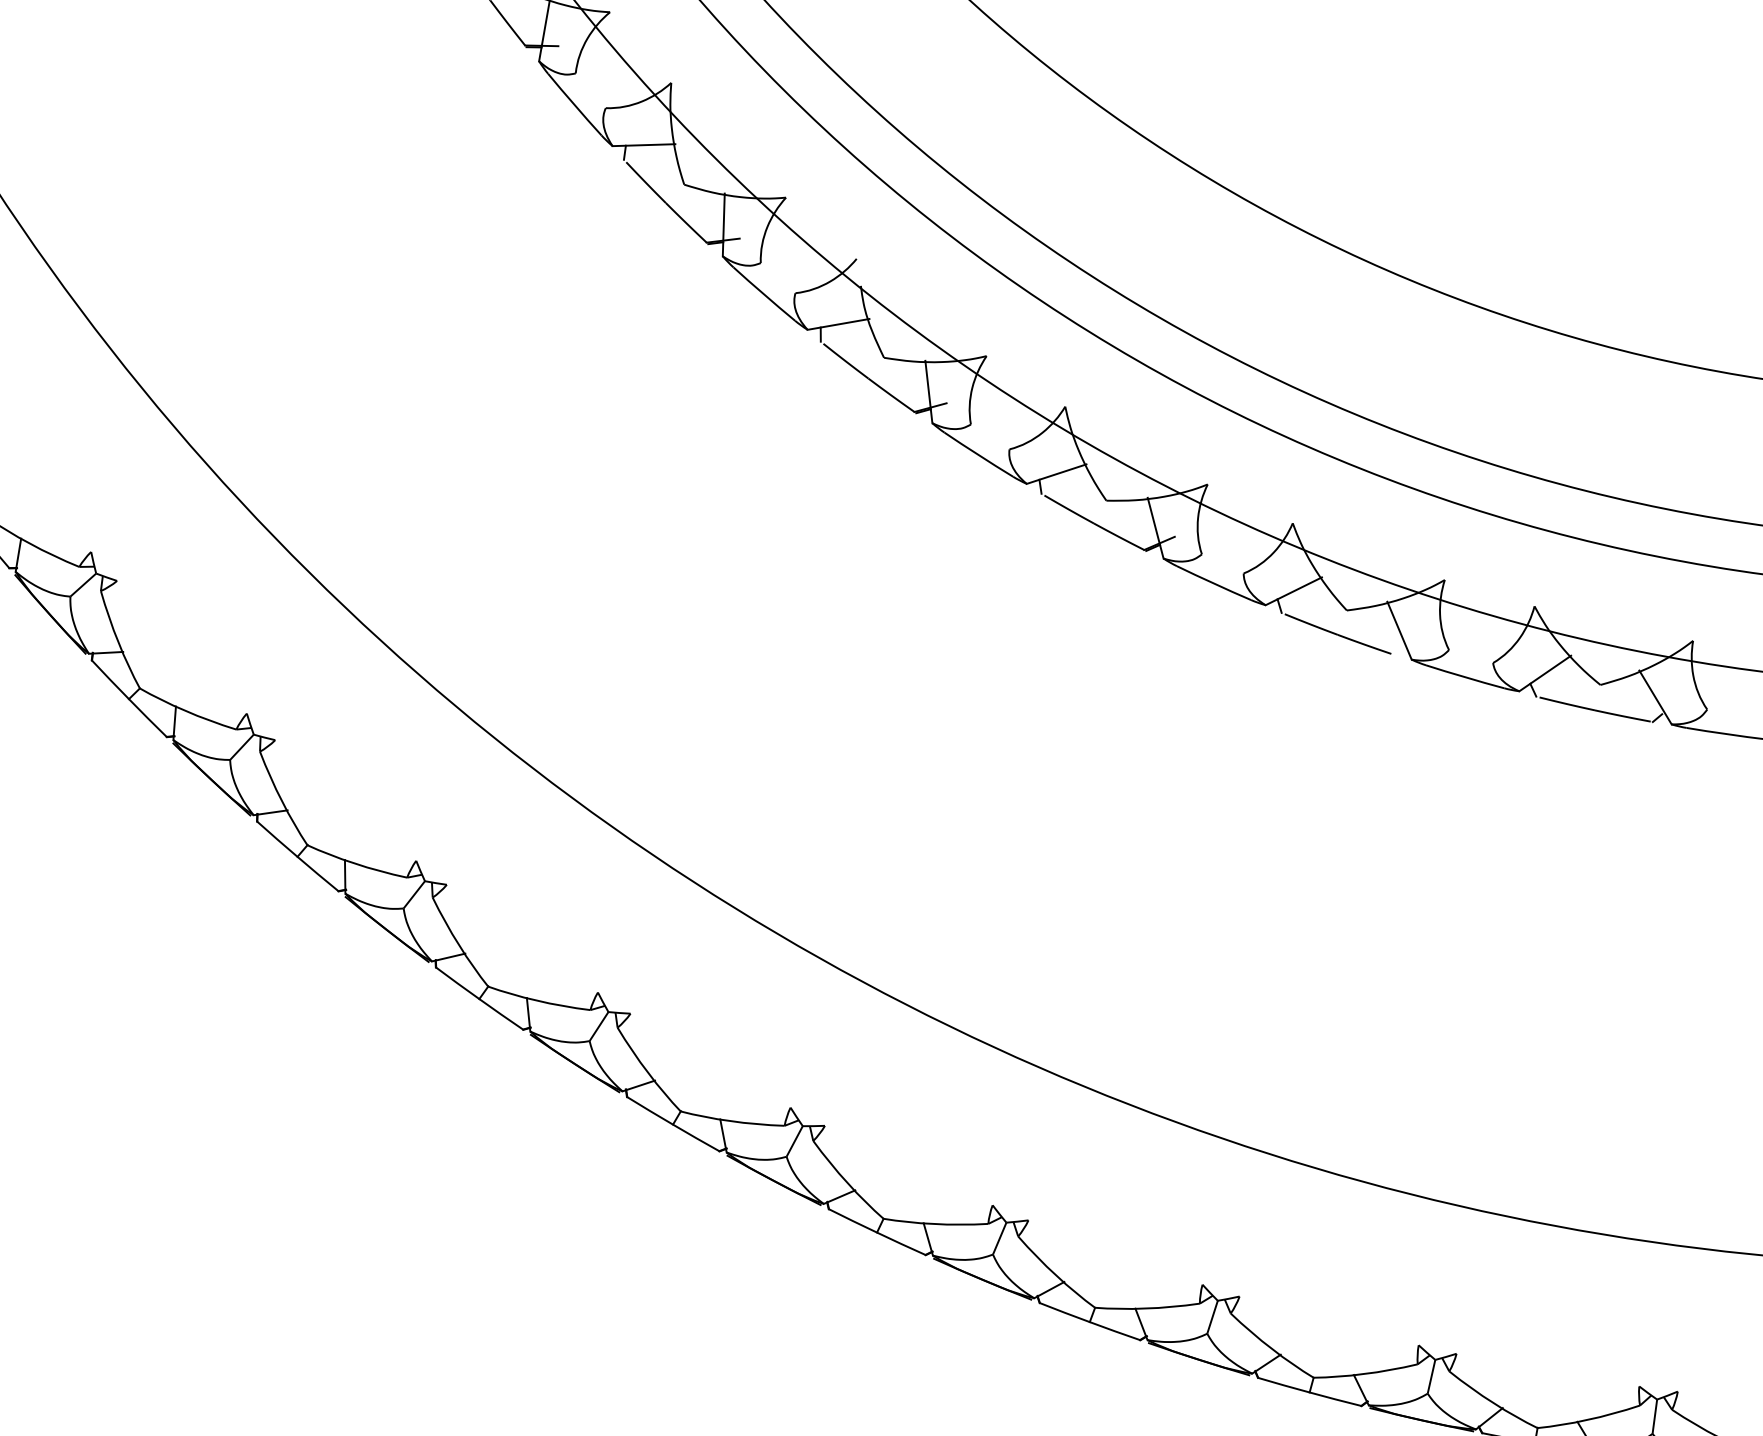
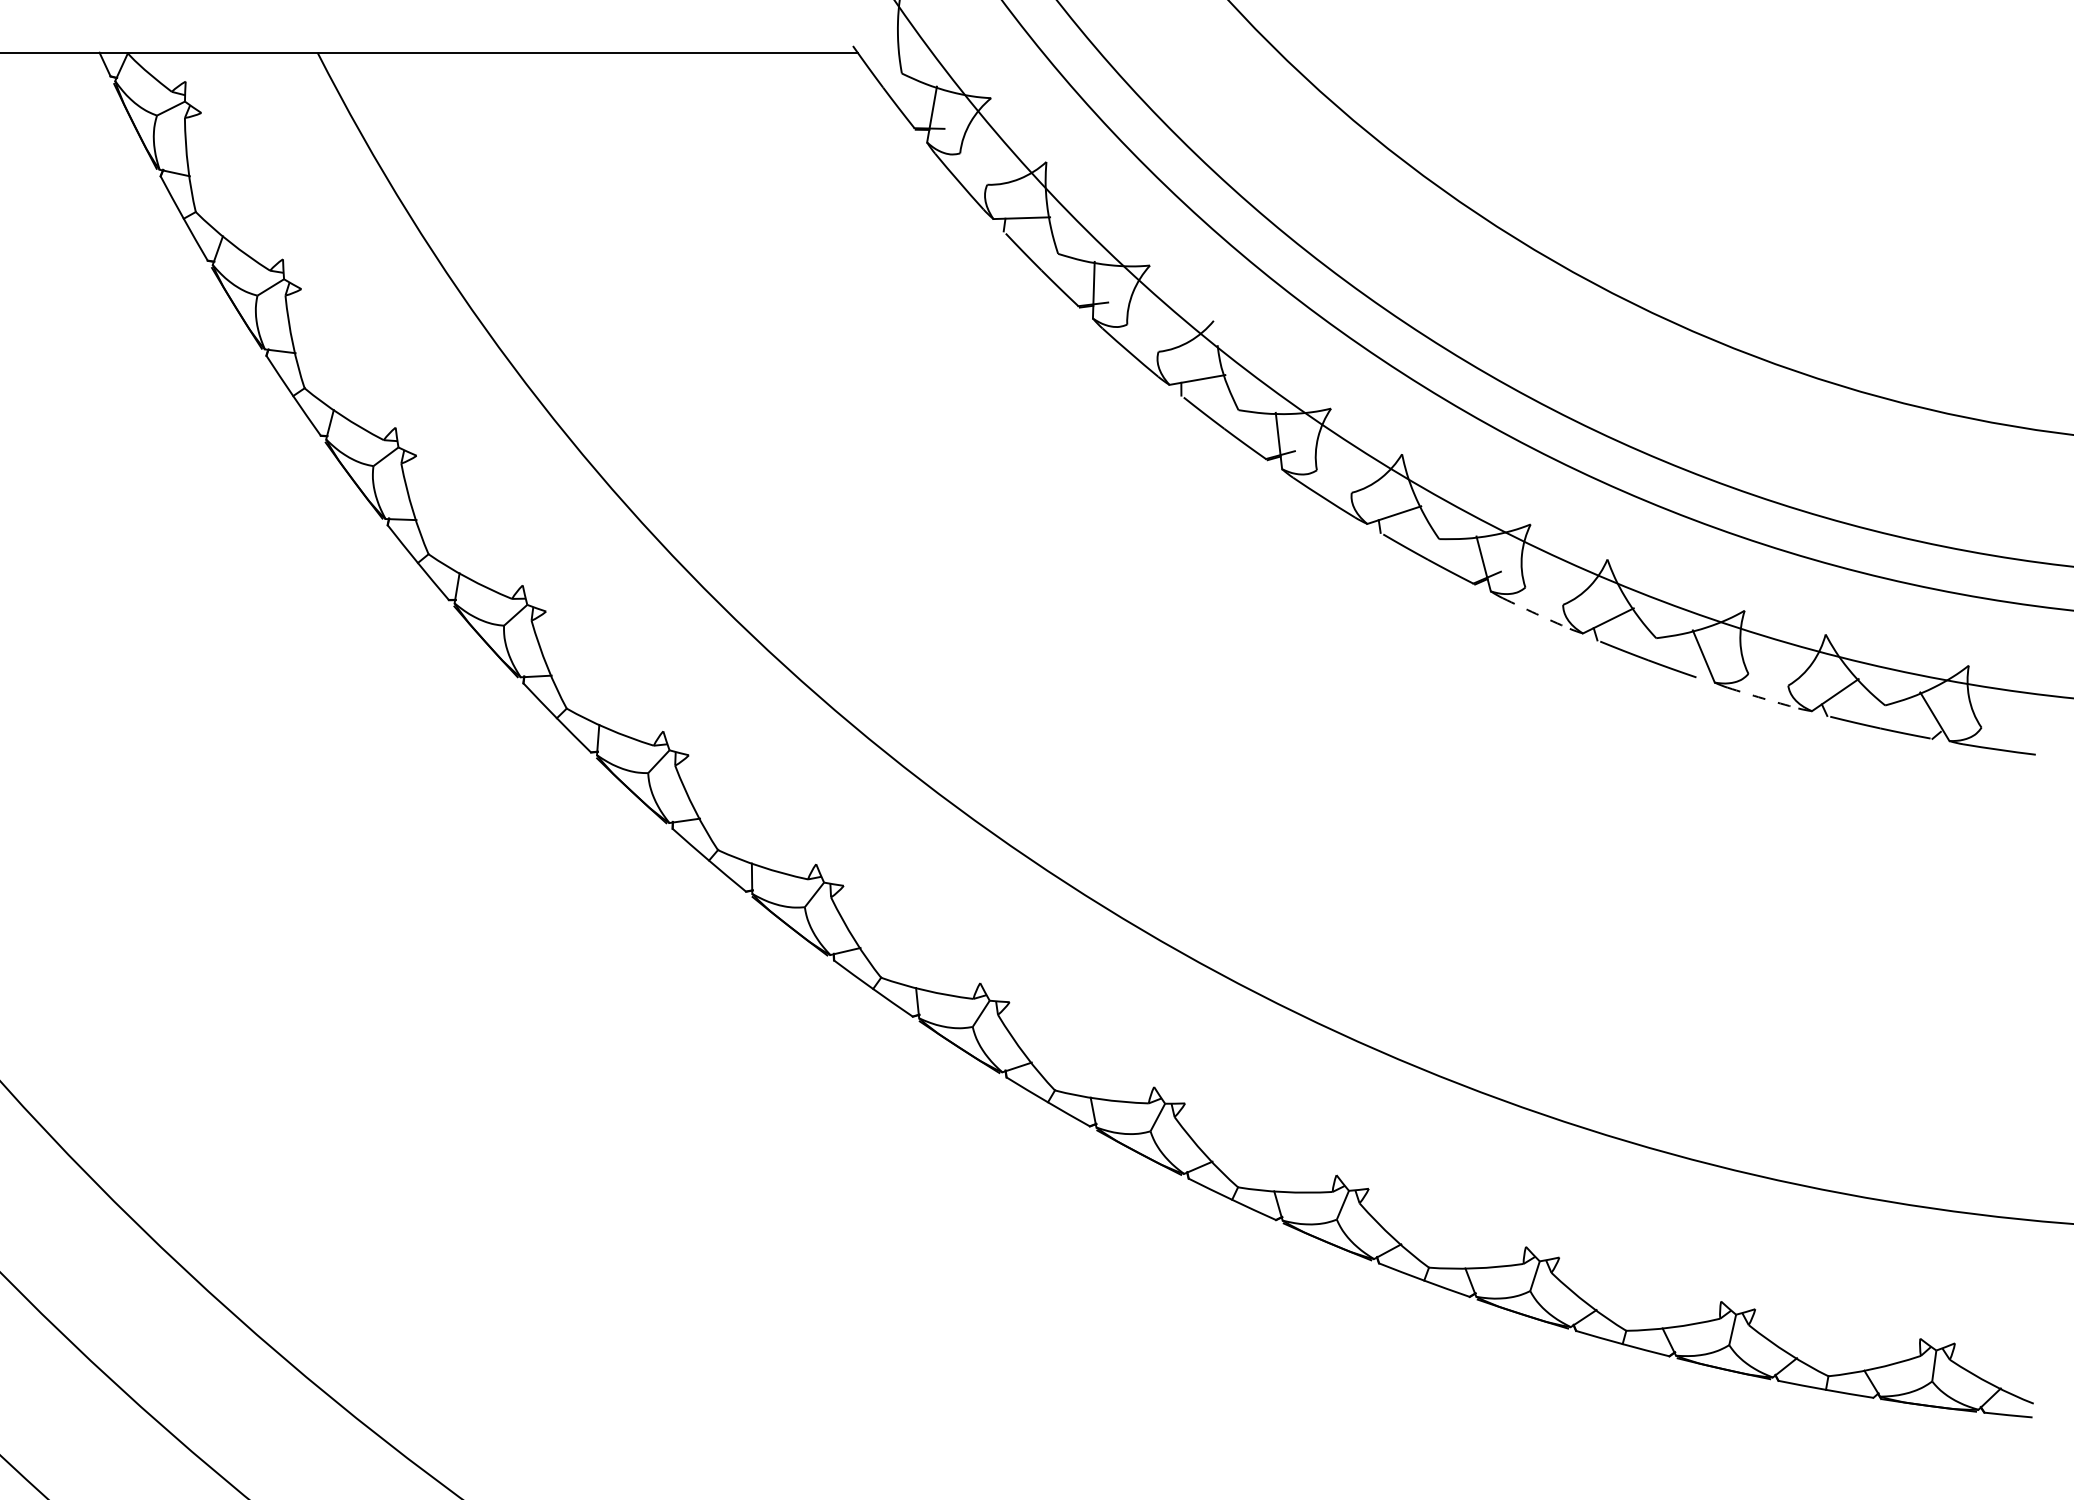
arc: (1214, 583) -> (1536, 613), solid -> dashed
arc: (1464, 677) -> (1762, 698), solid -> dashed

